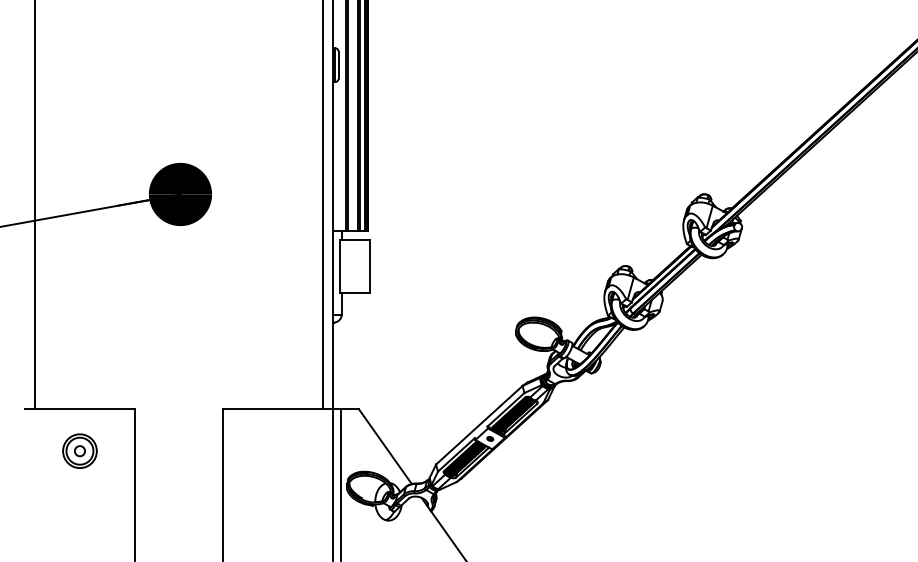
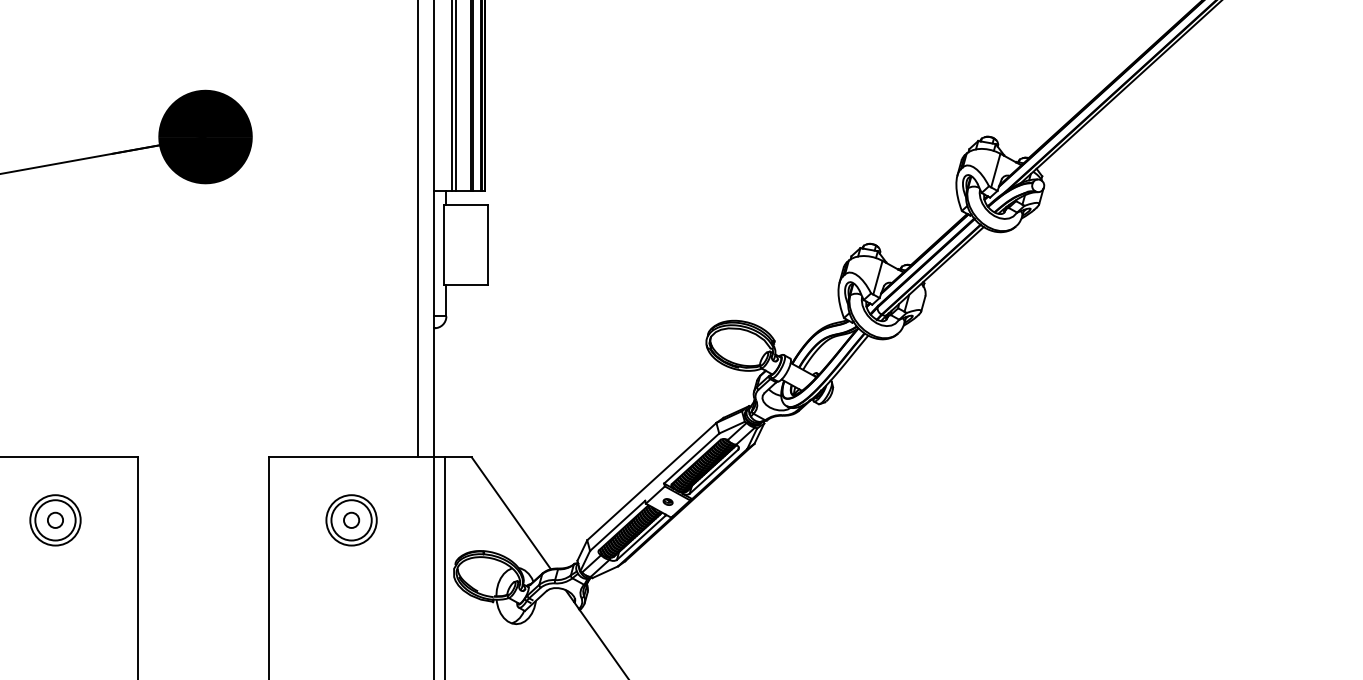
part: (277, 450) -> (350, 519), added

